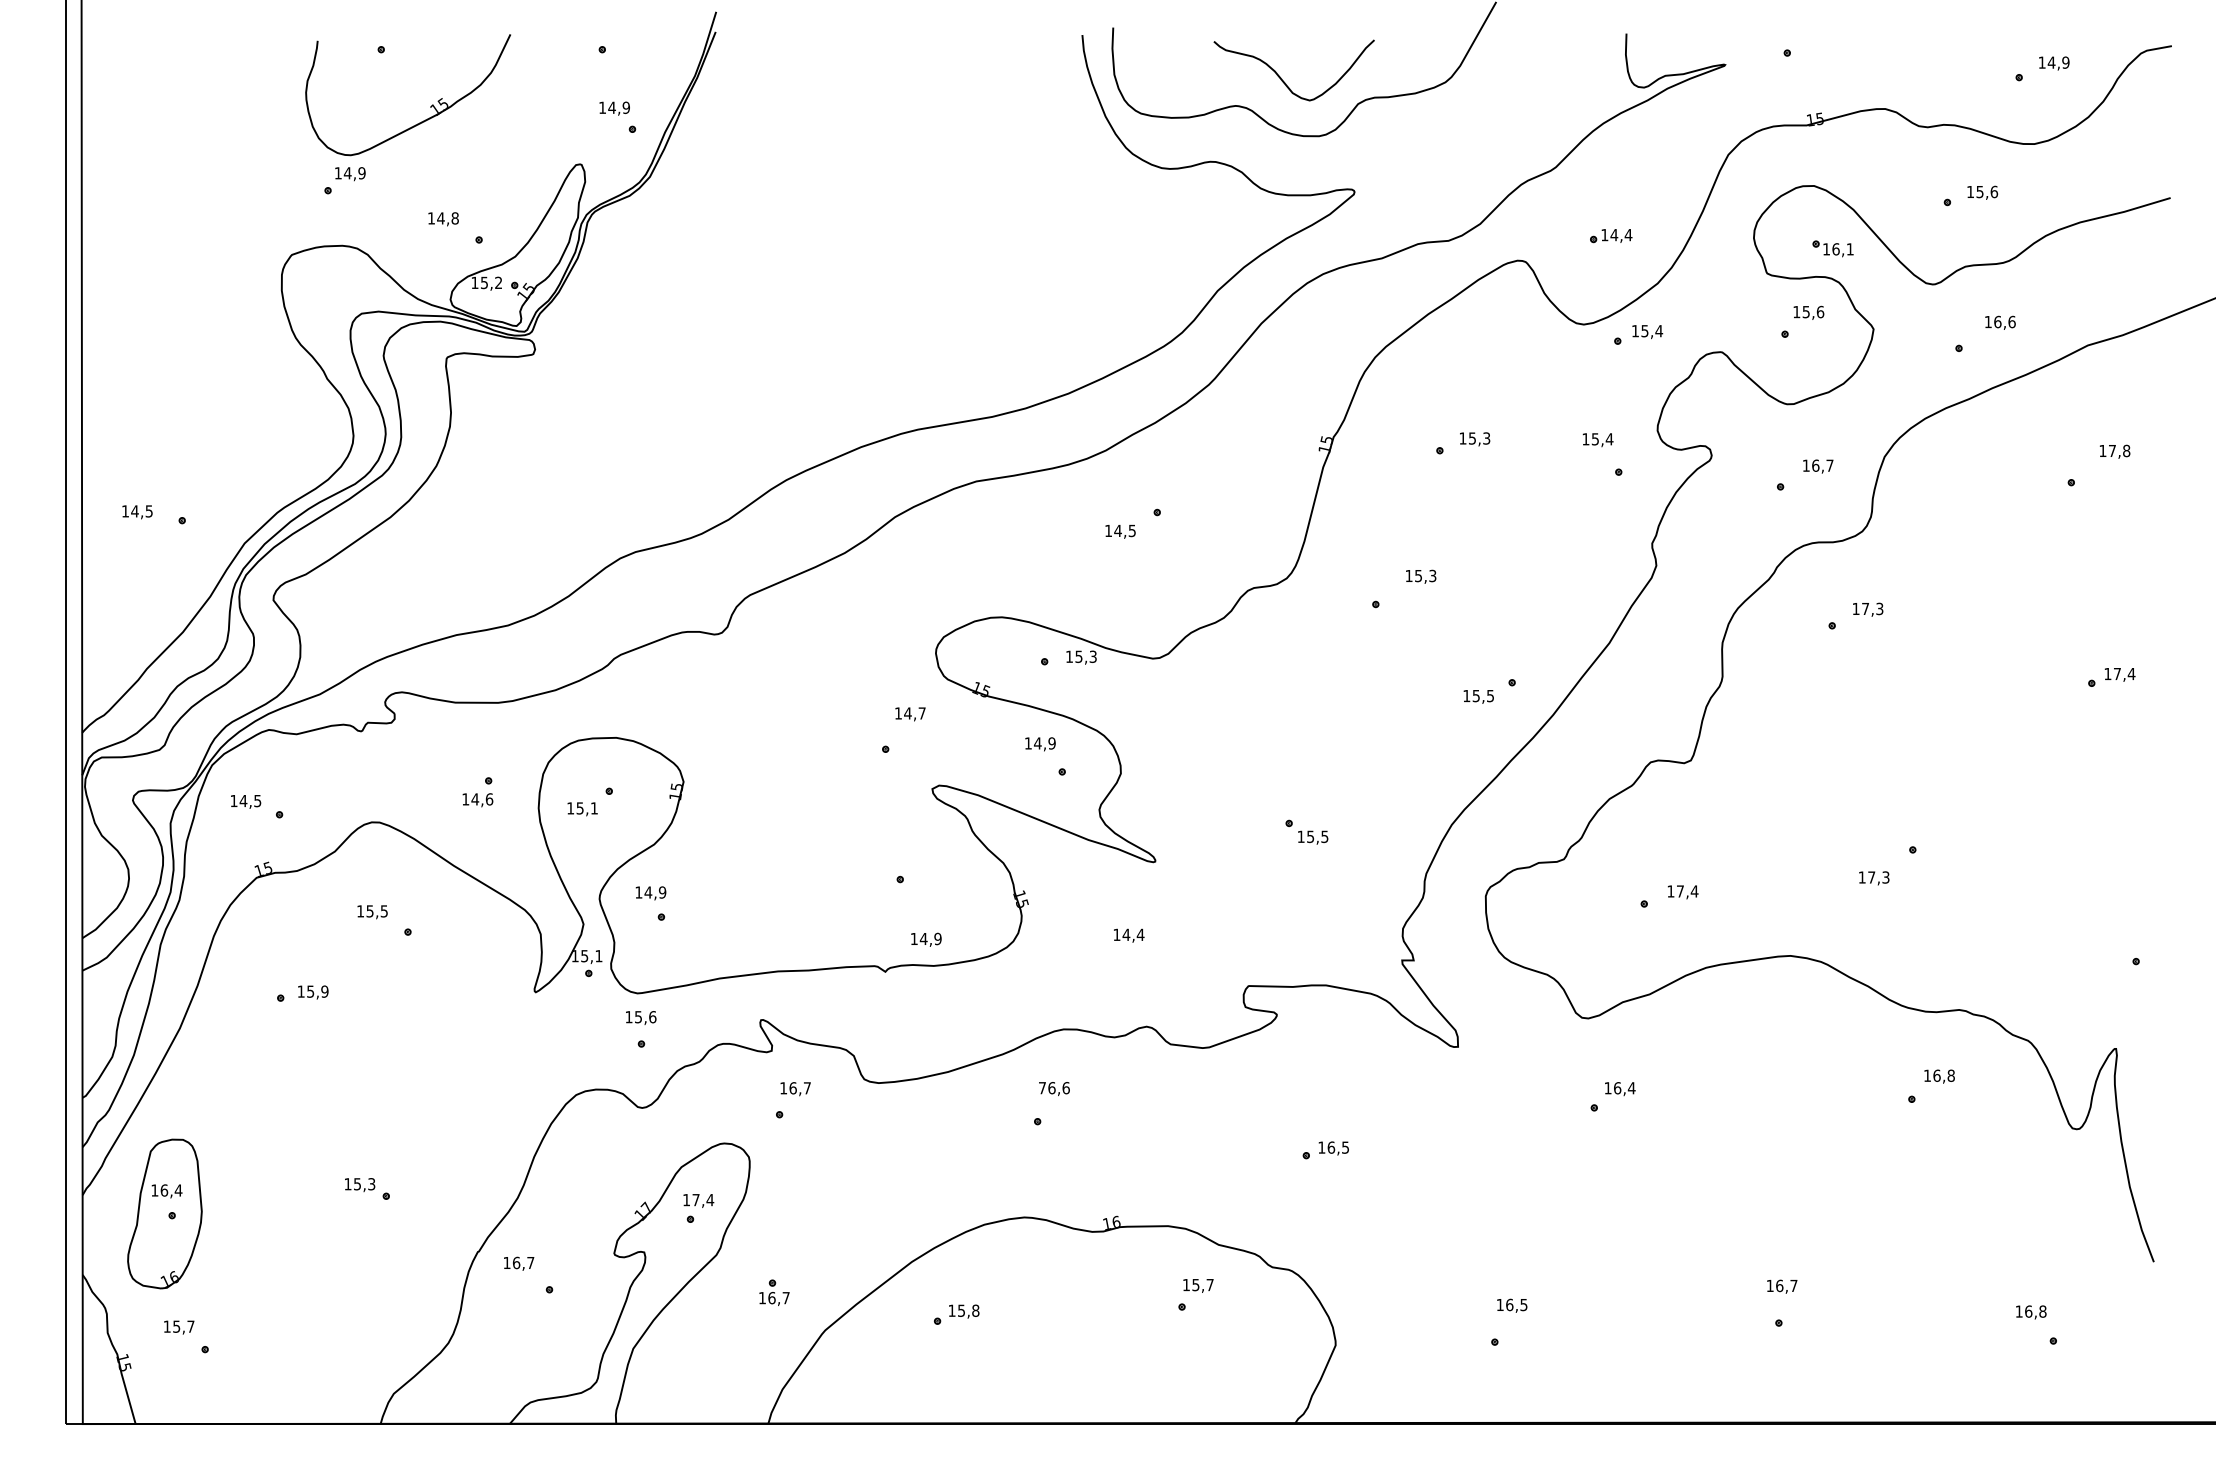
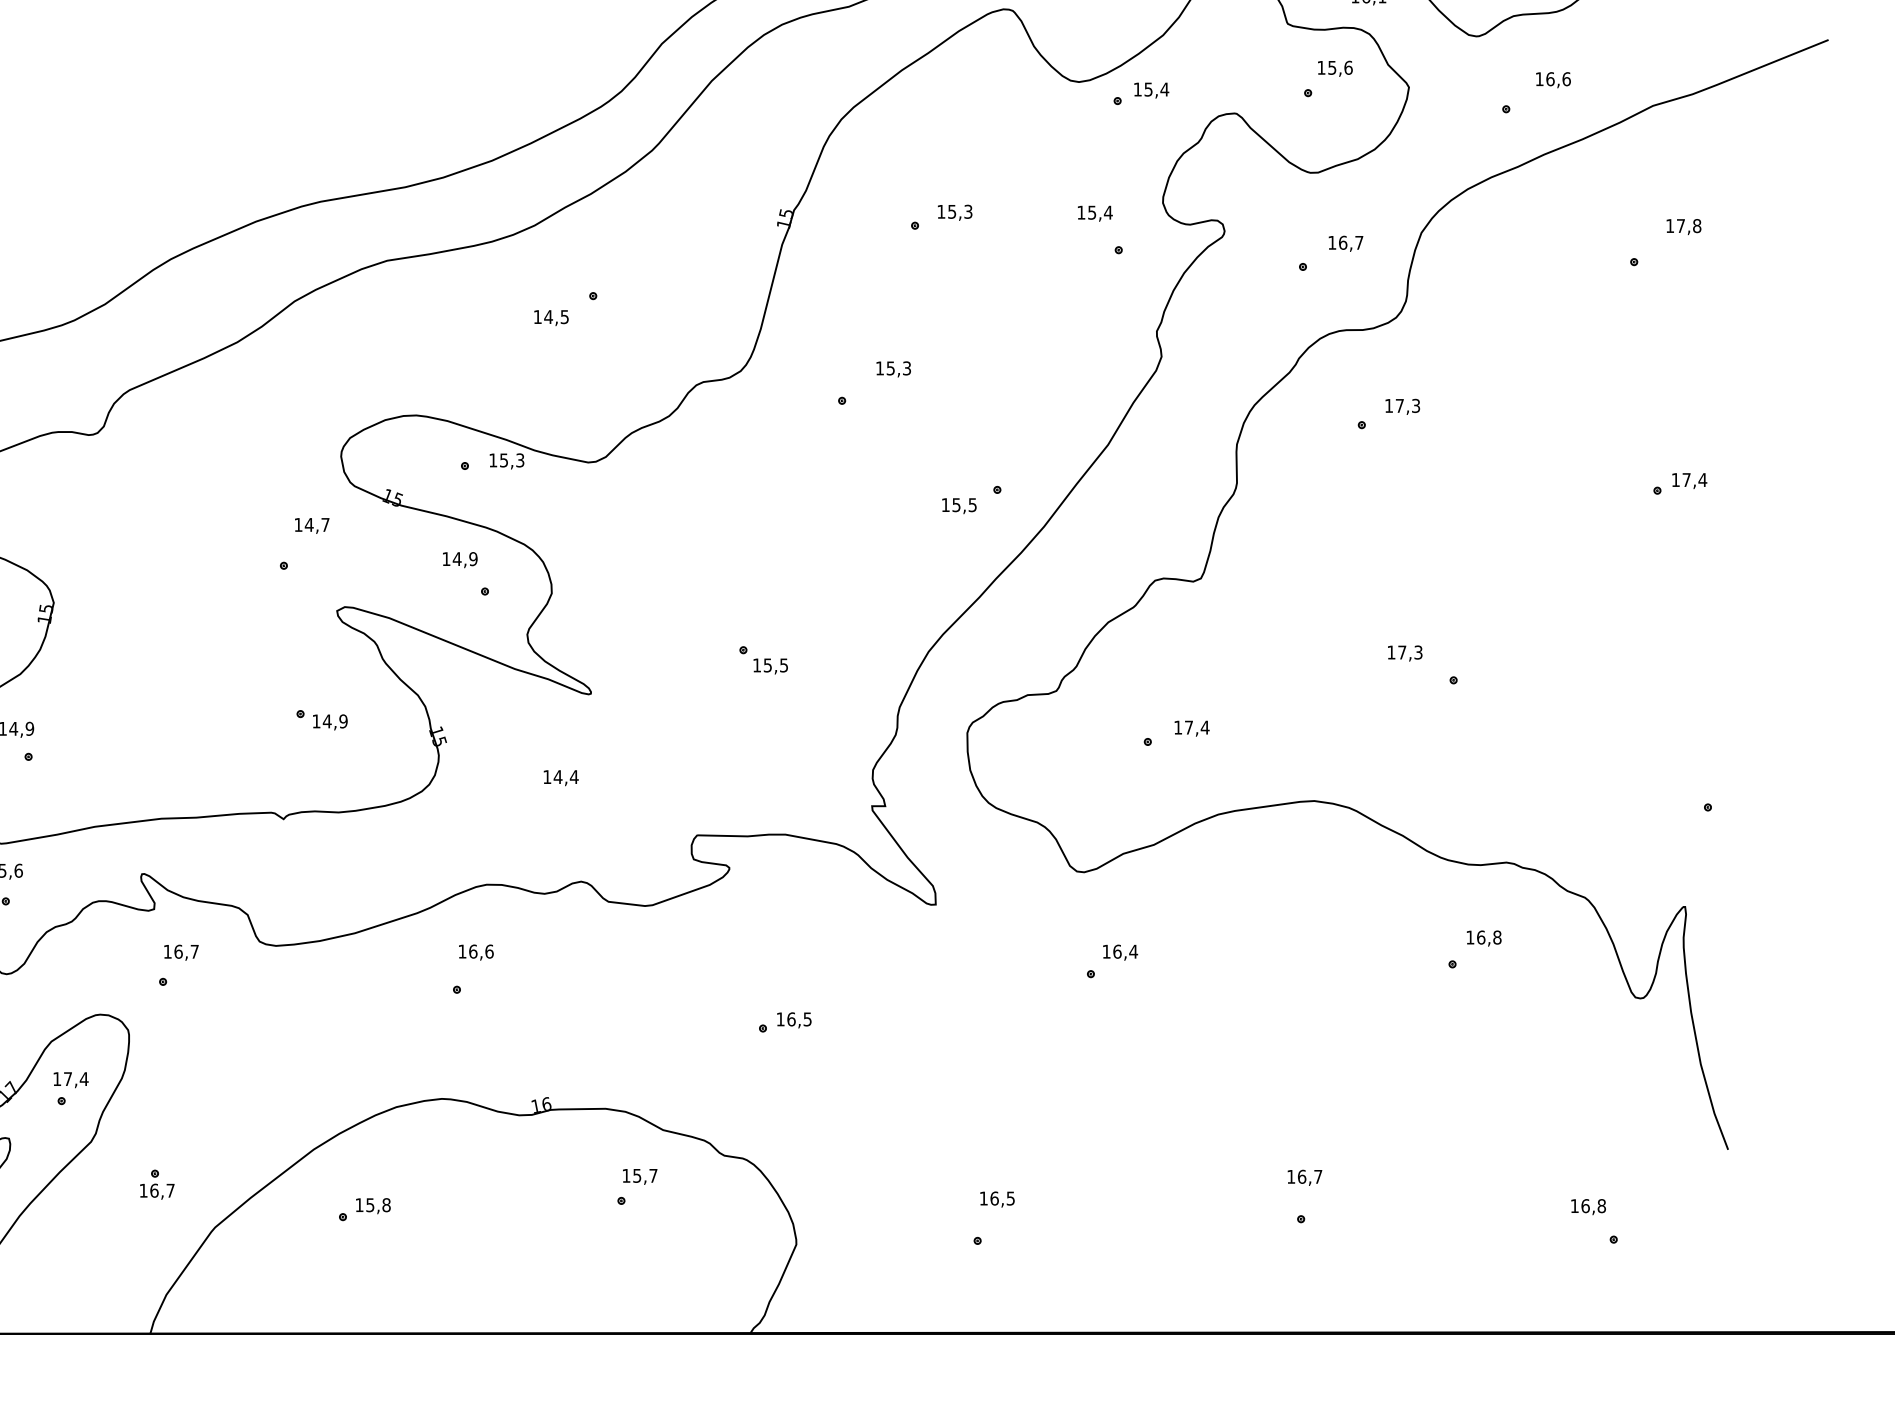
text: (1874, 878) -> (1405, 653), moved
text: (926, 939) -> (330, 722), moved
text: (1042, 1088) -> (462, 952), 76,6 -> 16,6

